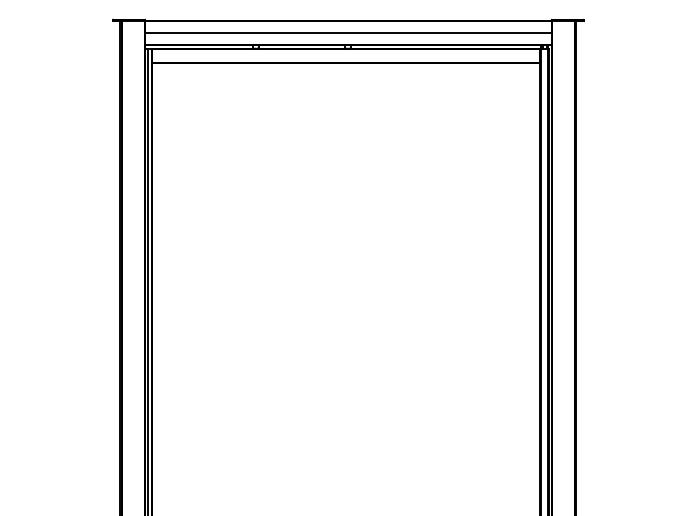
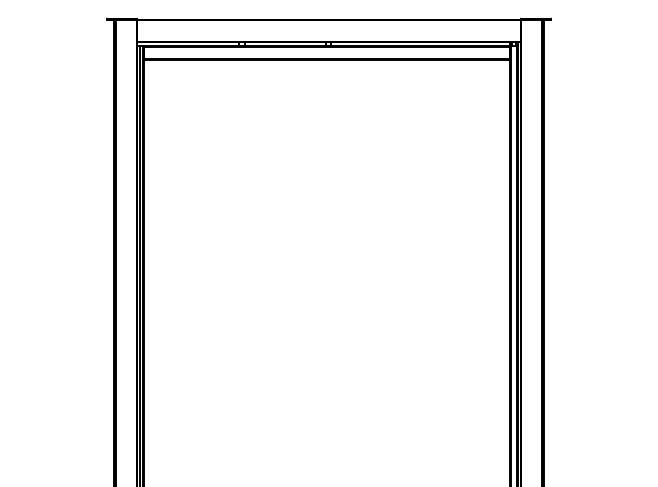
line: (348, 32) -> (329, 30), removed

